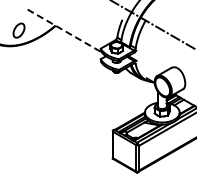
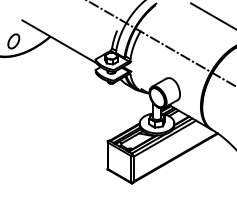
line: (64, 30) -> (59, 41), dashed -> solid

